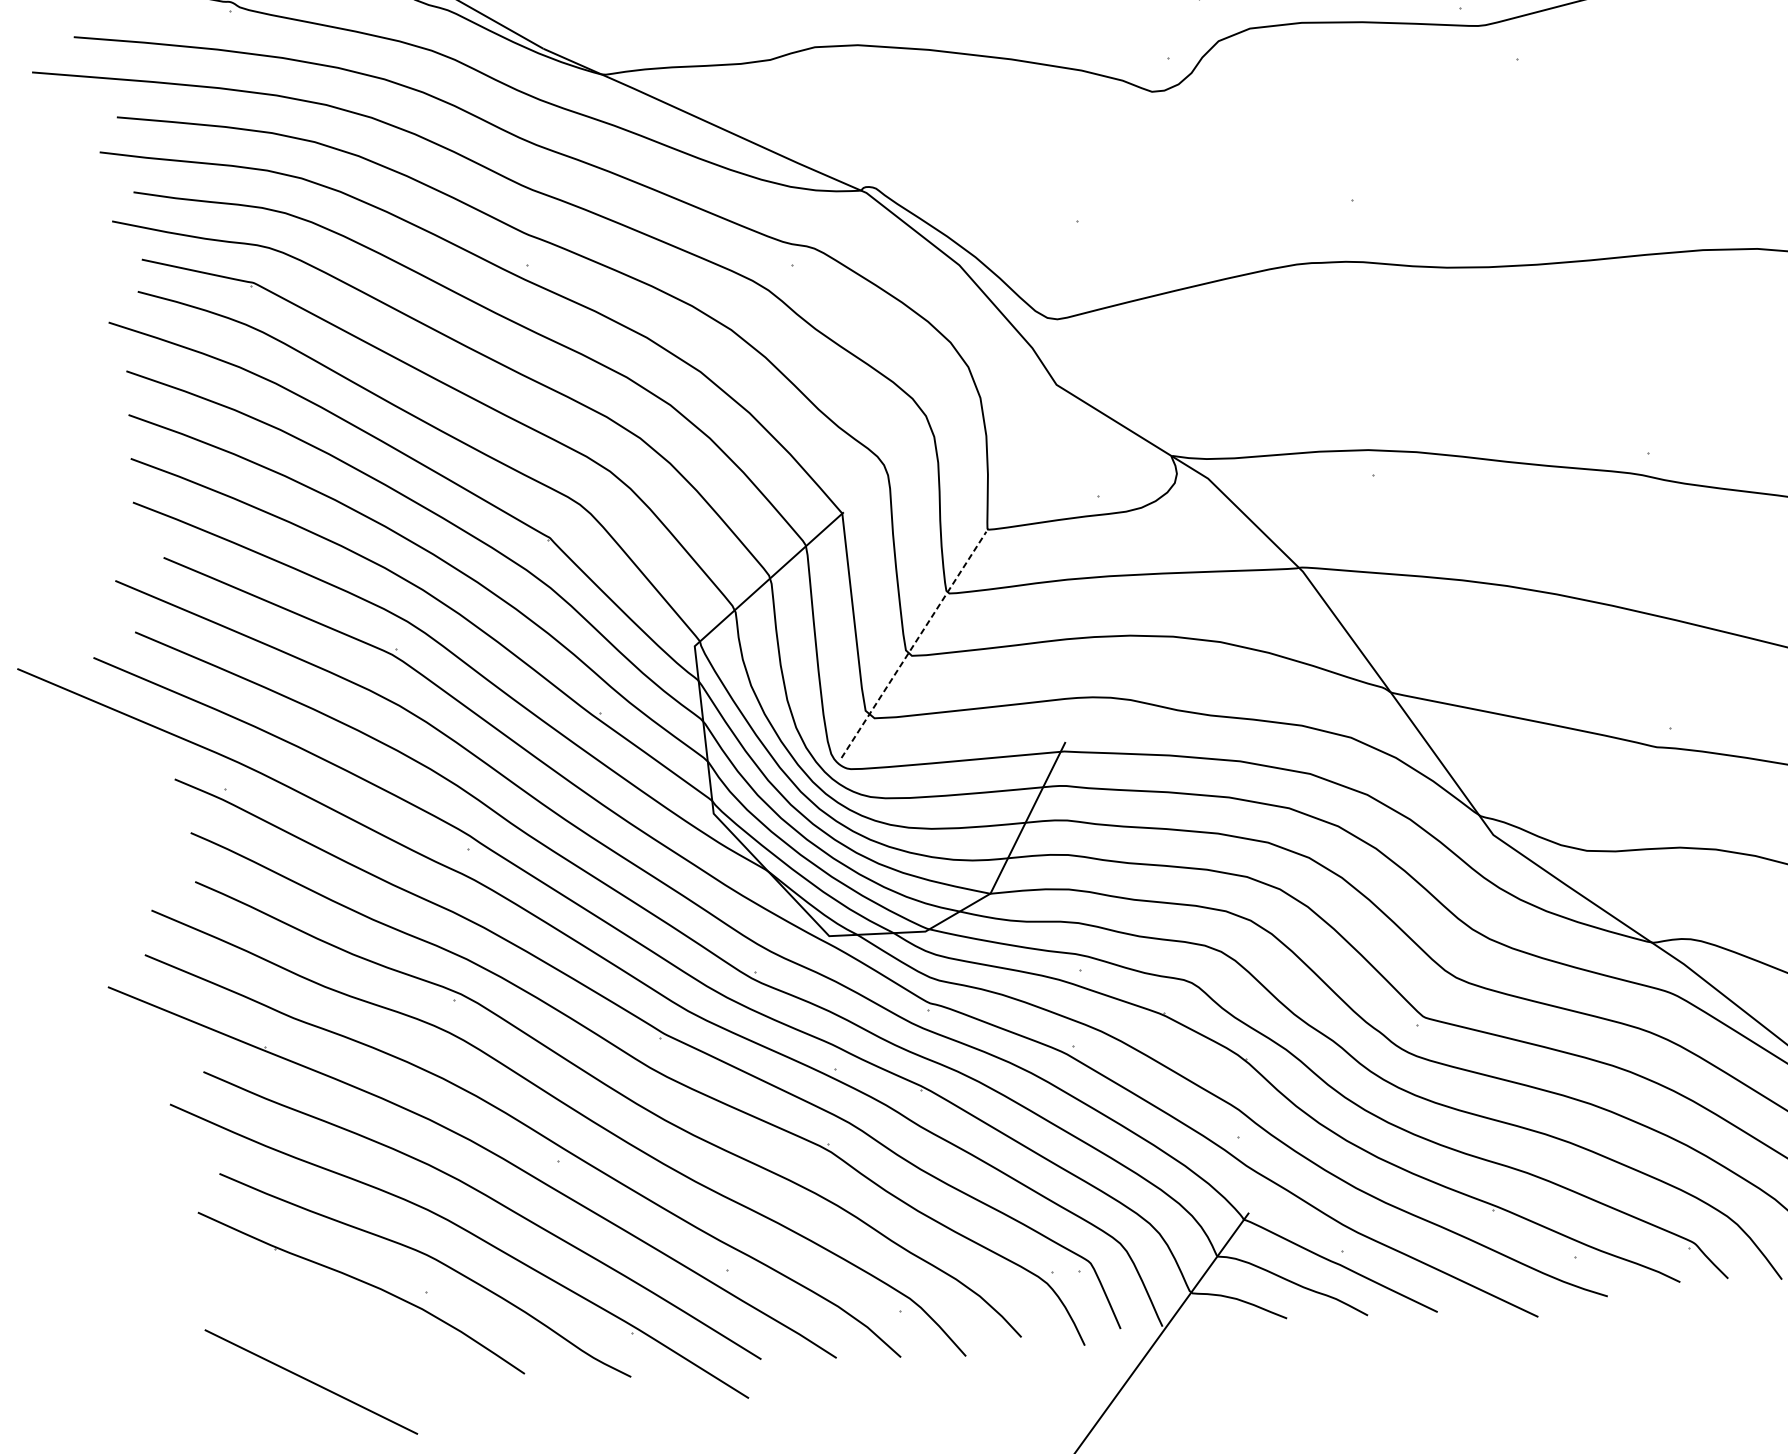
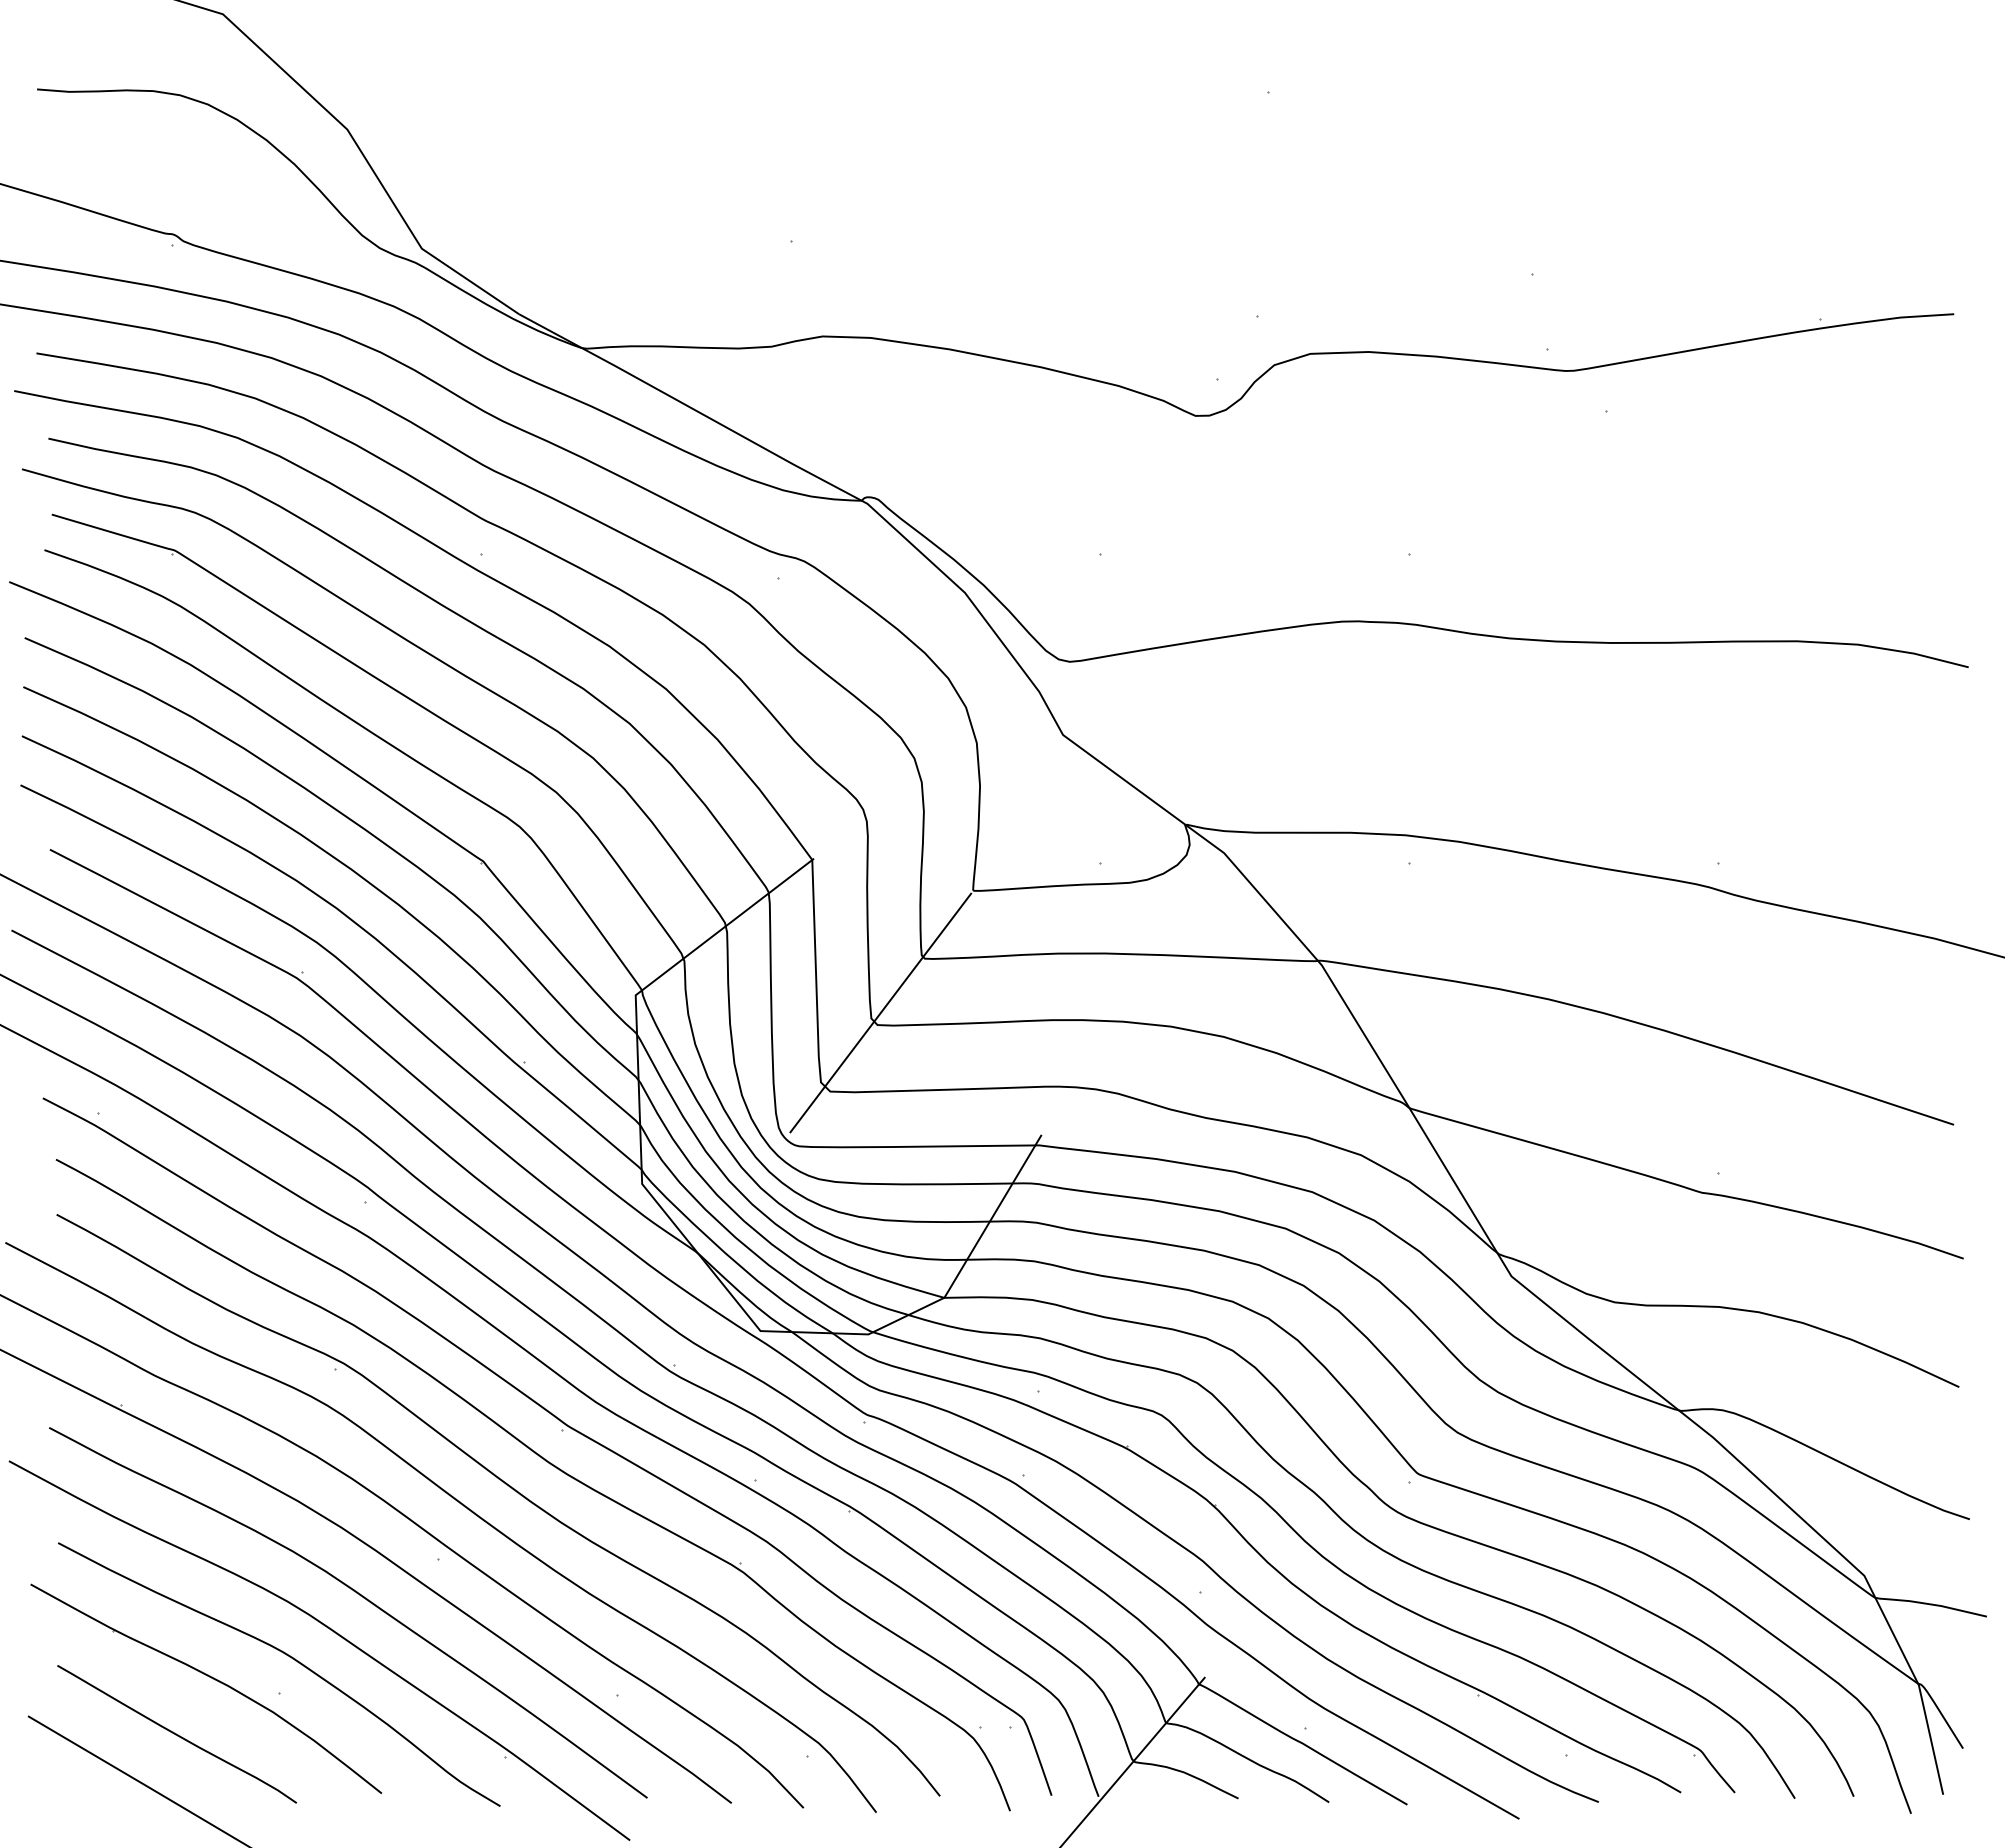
line: (913, 645) -> (880, 1013), dashed -> solid
curve: (338, 1335) -> (176, 1734), added

